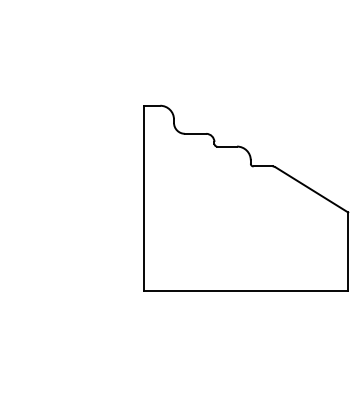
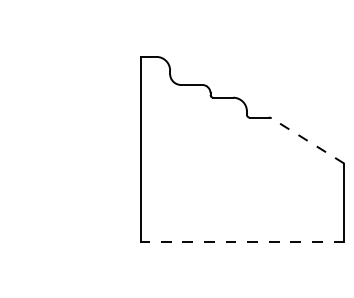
line: (311, 189) -> (307, 140), solid -> dashed
line: (246, 291) -> (242, 242), solid -> dashed

